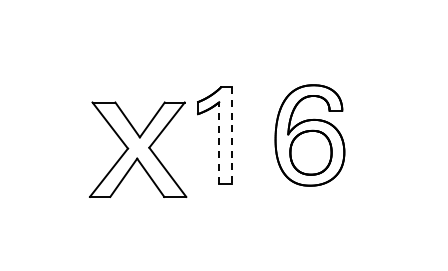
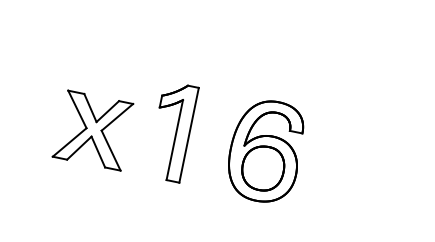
line: (232, 135) -> (189, 135), dashed -> solid
line: (219, 142) -> (175, 139), dashed -> solid
part: (137, 149) -> (92, 130), size x0.71

